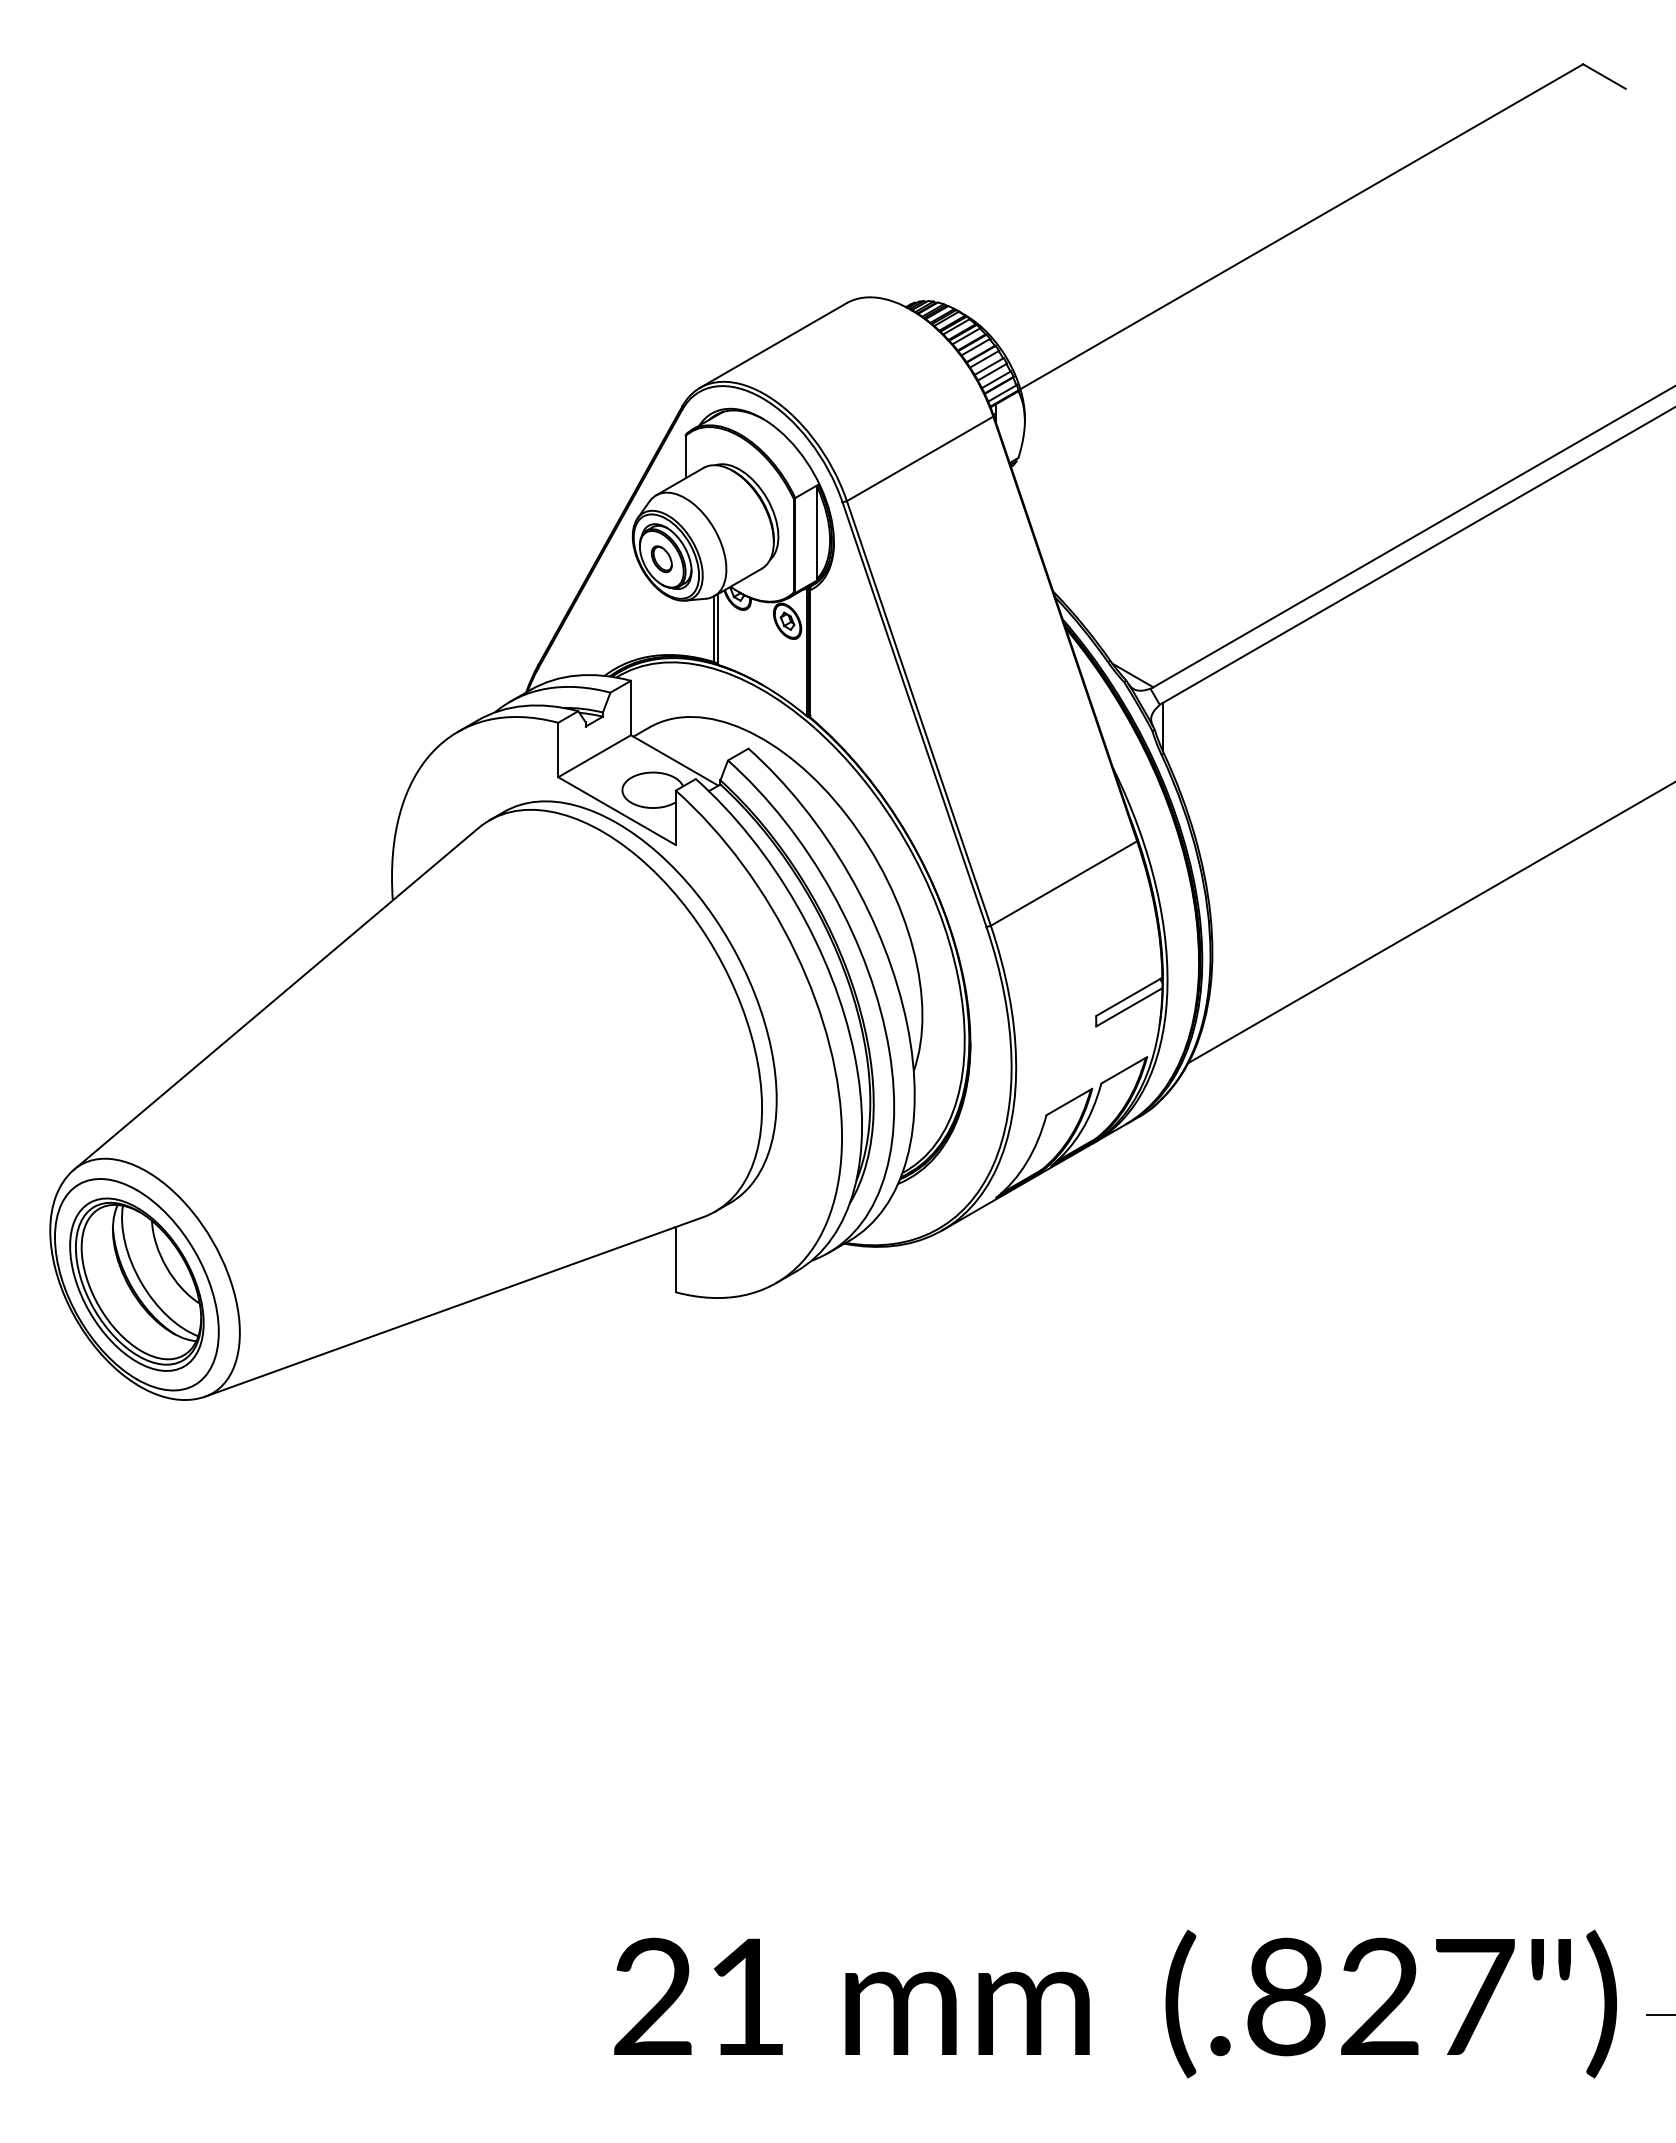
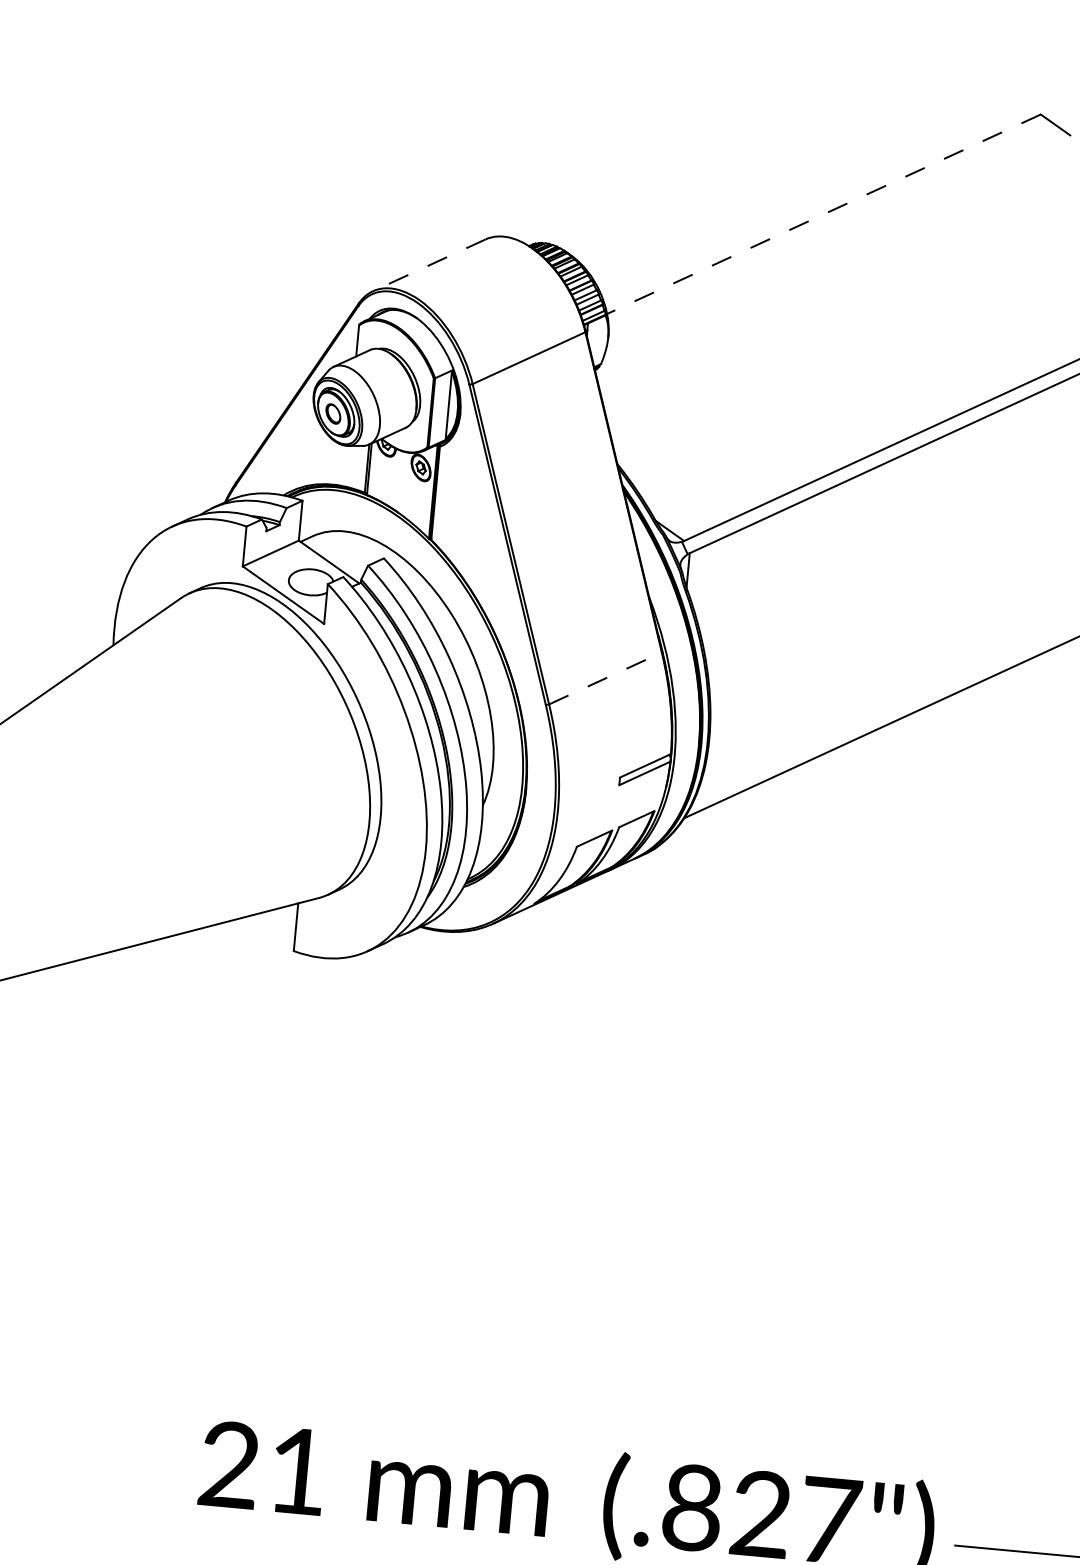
line: (1301, 226) -> (823, 214), solid -> dashed
line: (772, 345) -> (428, 265), solid -> dashed
line: (1064, 883) -> (605, 678), solid -> dashed

